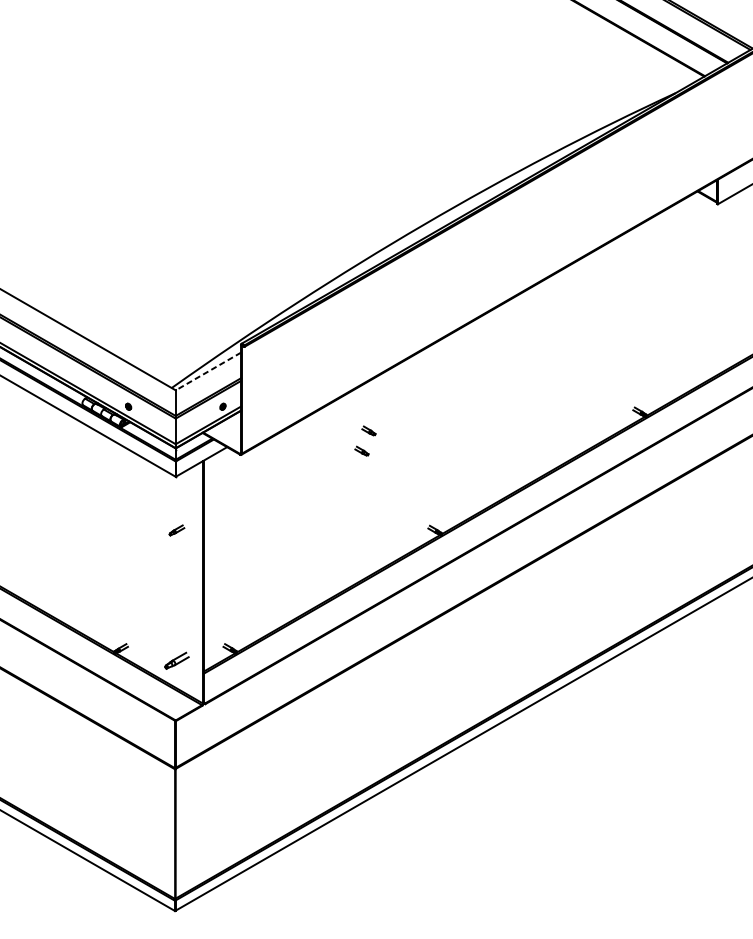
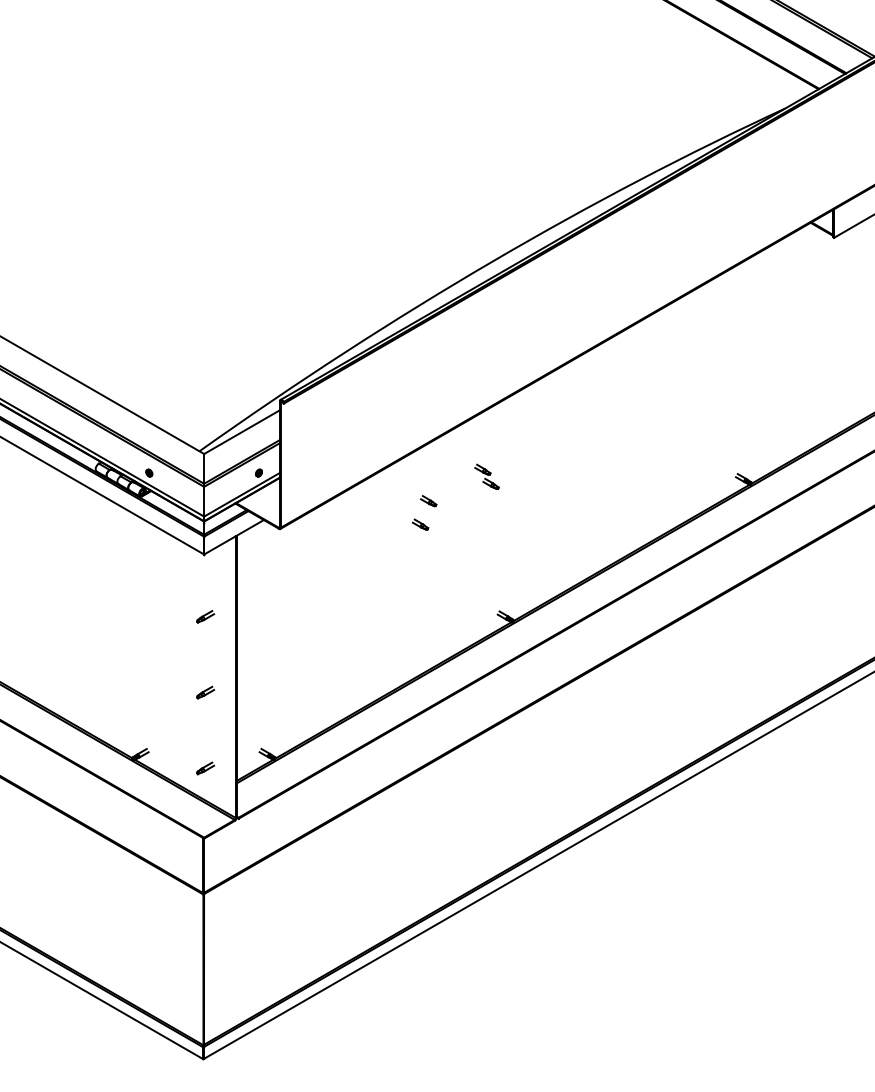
line: (208, 371) -> (242, 432), dashed -> solid
part: (418, 409) -> (486, 476), added
part: (176, 595) -> (205, 692), added
part: (176, 660) -> (205, 768), size x0.62

